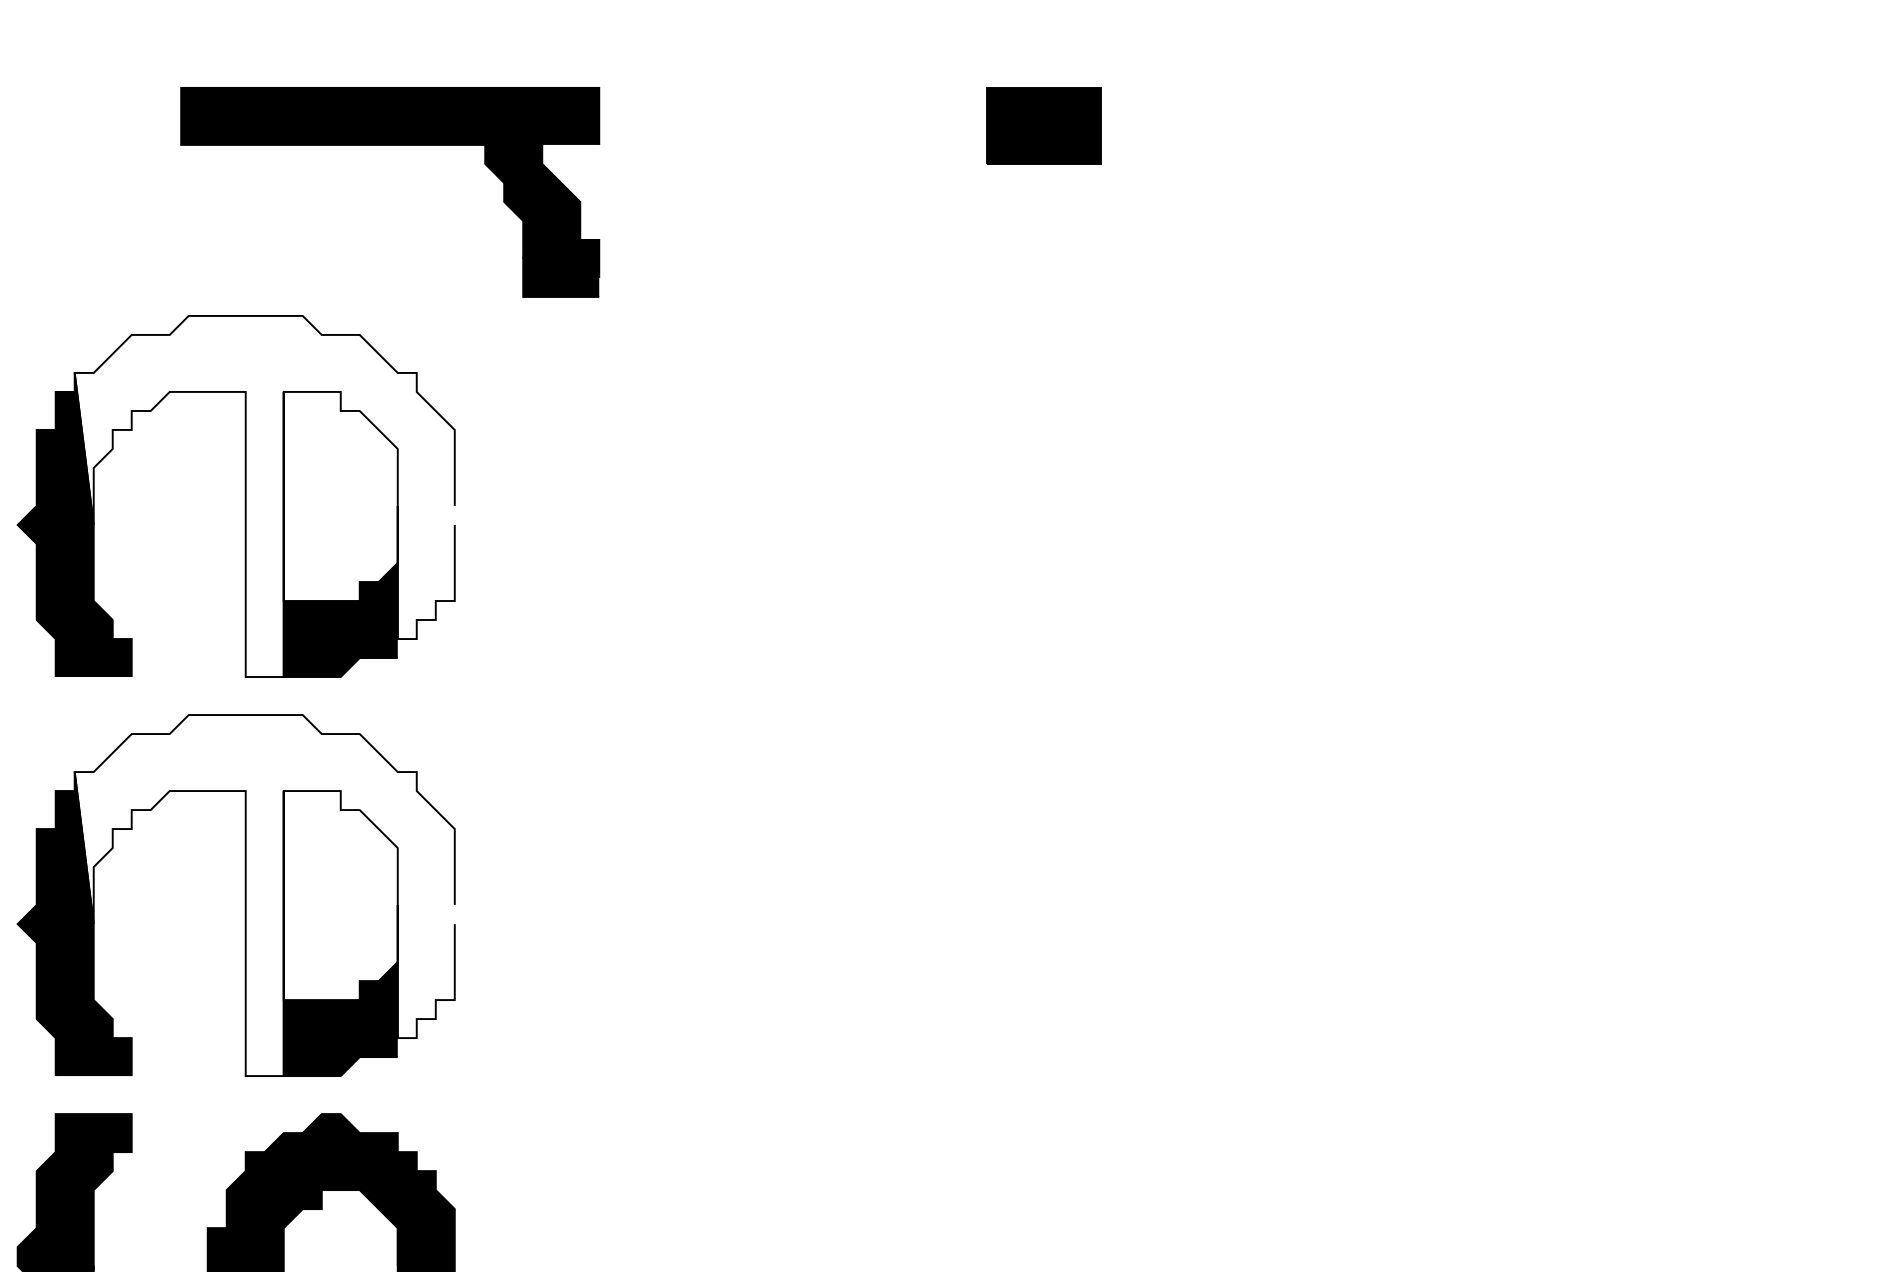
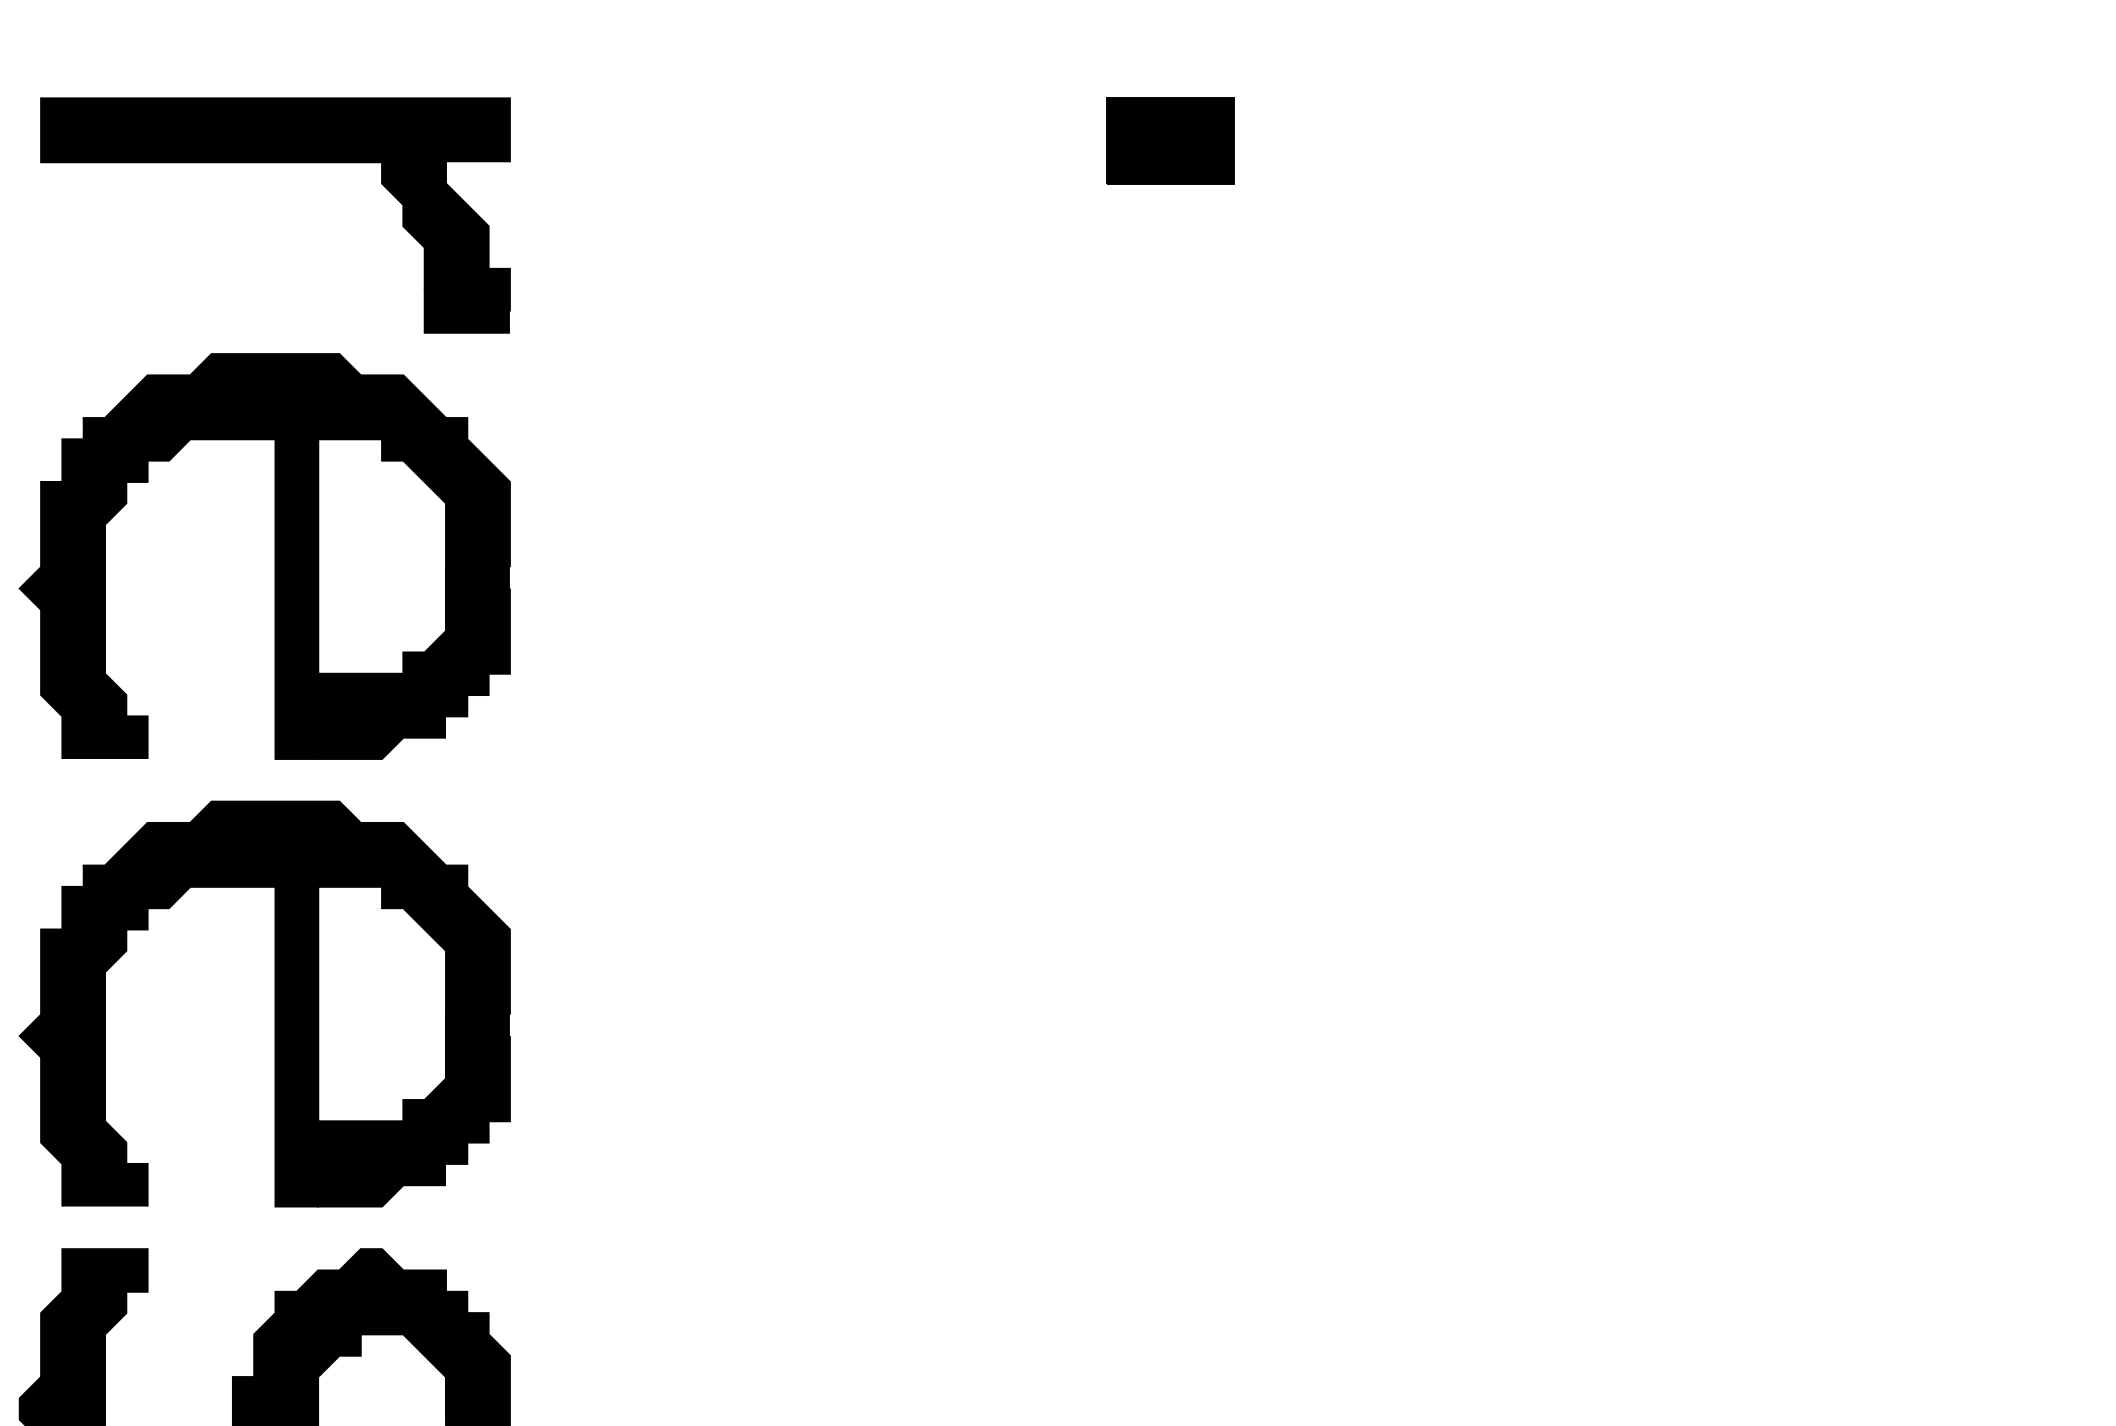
part: (390, 146) -> (275, 163), moved
fill: (264, 496) -> (296, 556), added
fill: (264, 895) -> (296, 1003), added

